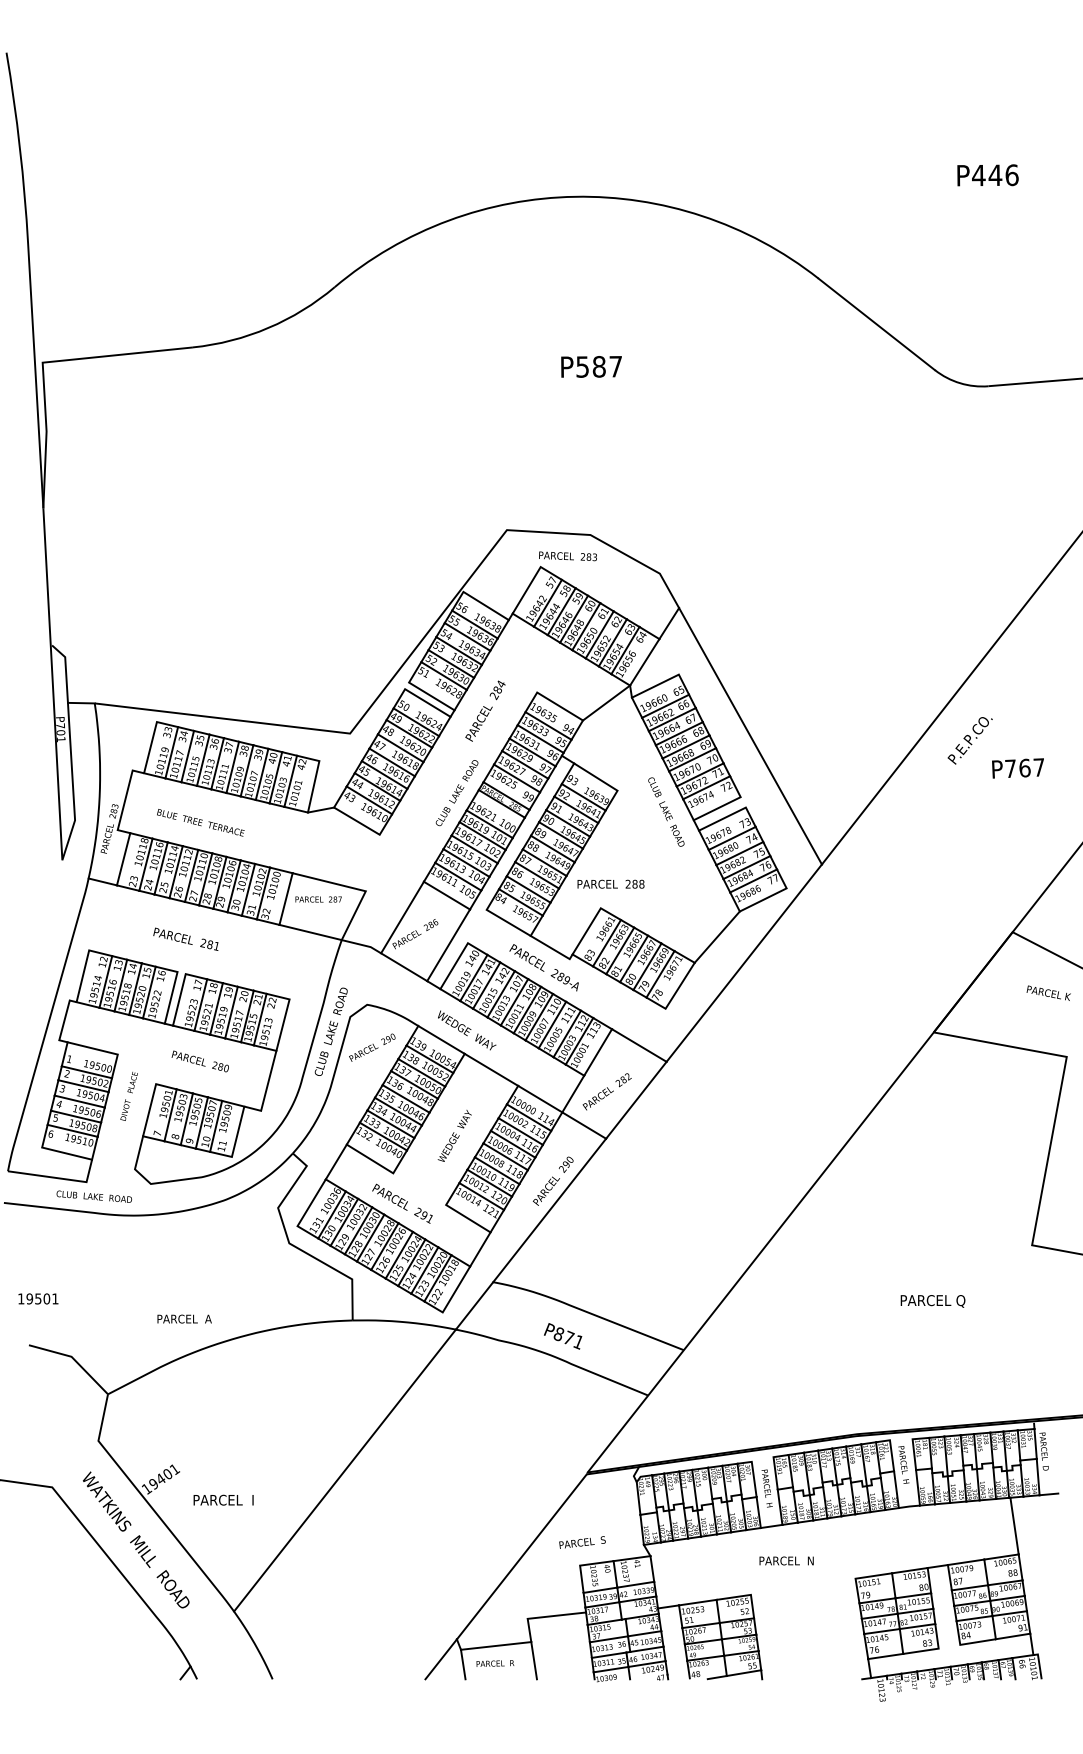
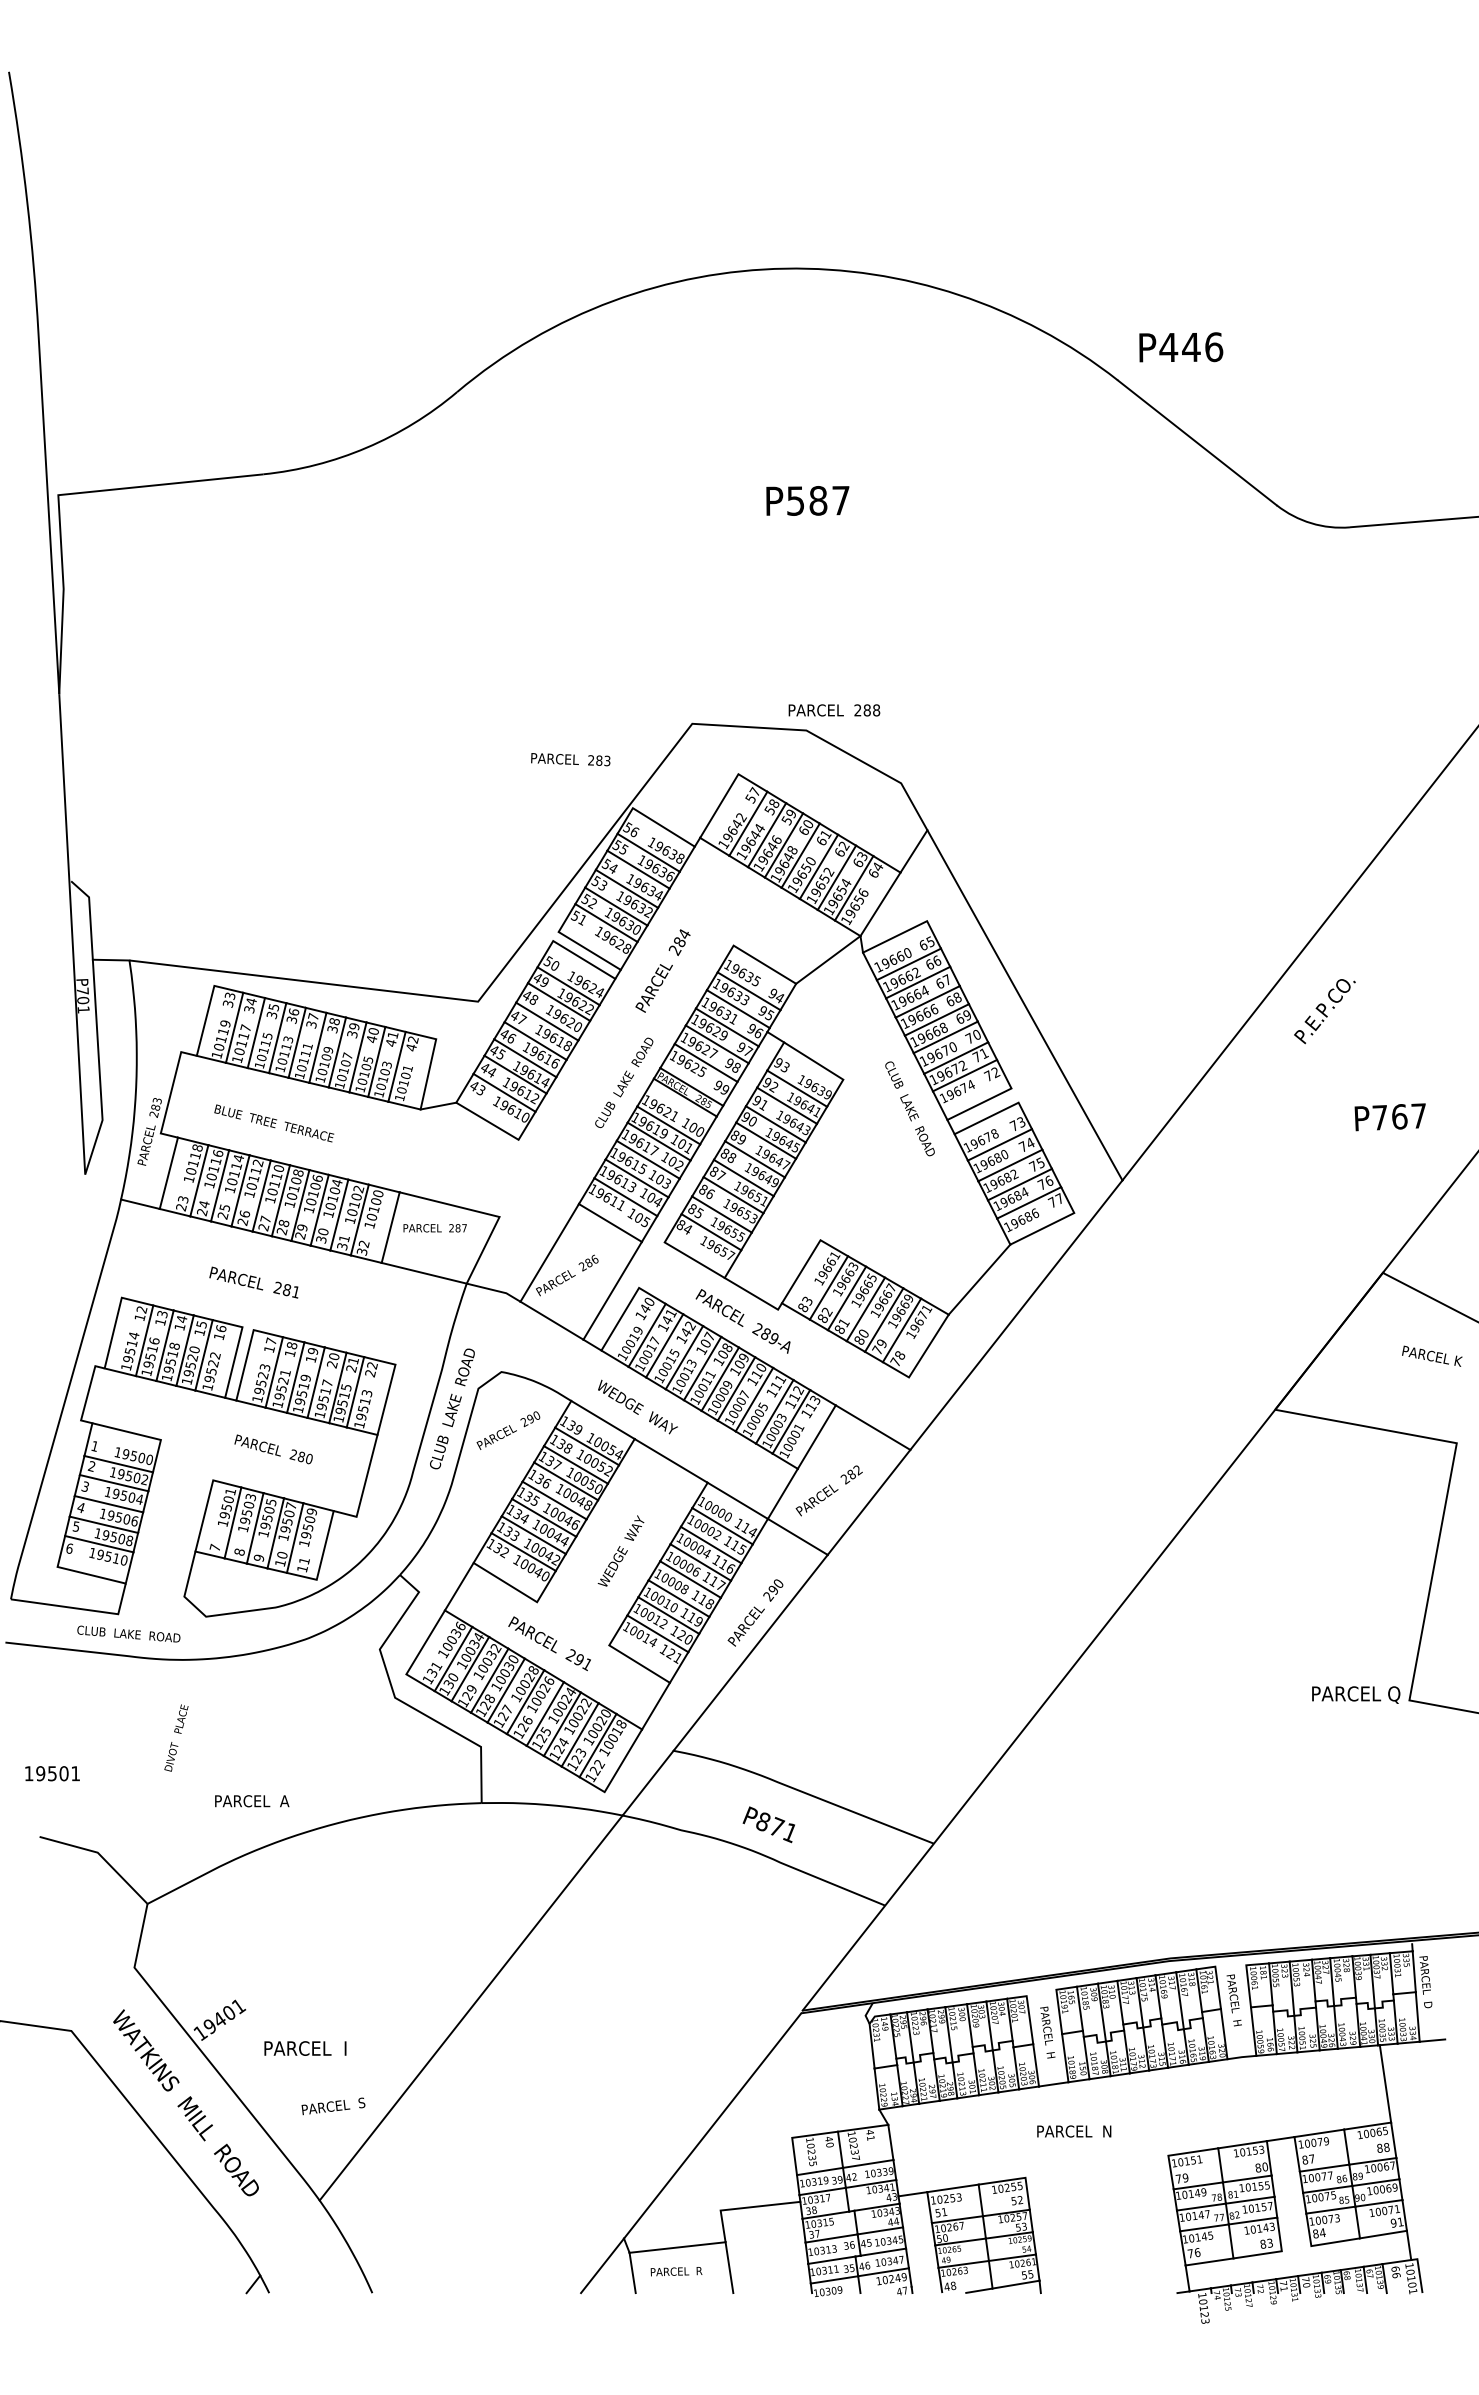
text: (988, 175) -> (1181, 347), moved
text: (567, 556) -> (570, 759), moved
text: (1017, 768) -> (1389, 1117), moved
text: (611, 884) -> (834, 710), moved
text: (129, 1095) -> (176, 1737), moved
text: (933, 1301) -> (1356, 1694), moved
text: (582, 1542) -> (333, 2106), moved

